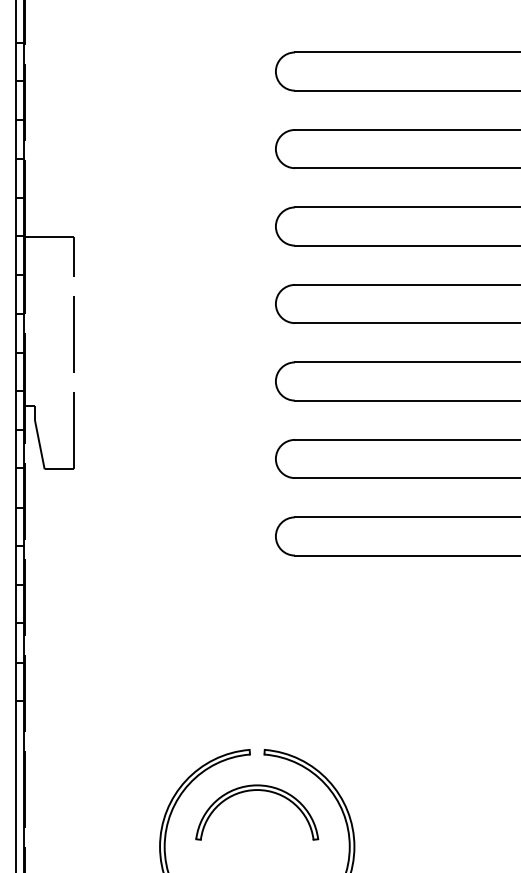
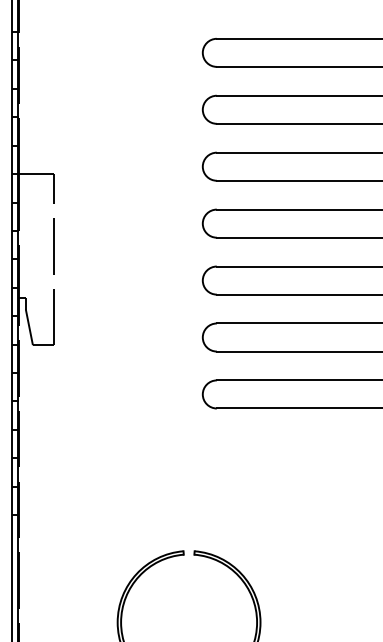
part: (253, 791) -> (186, 581), removed

